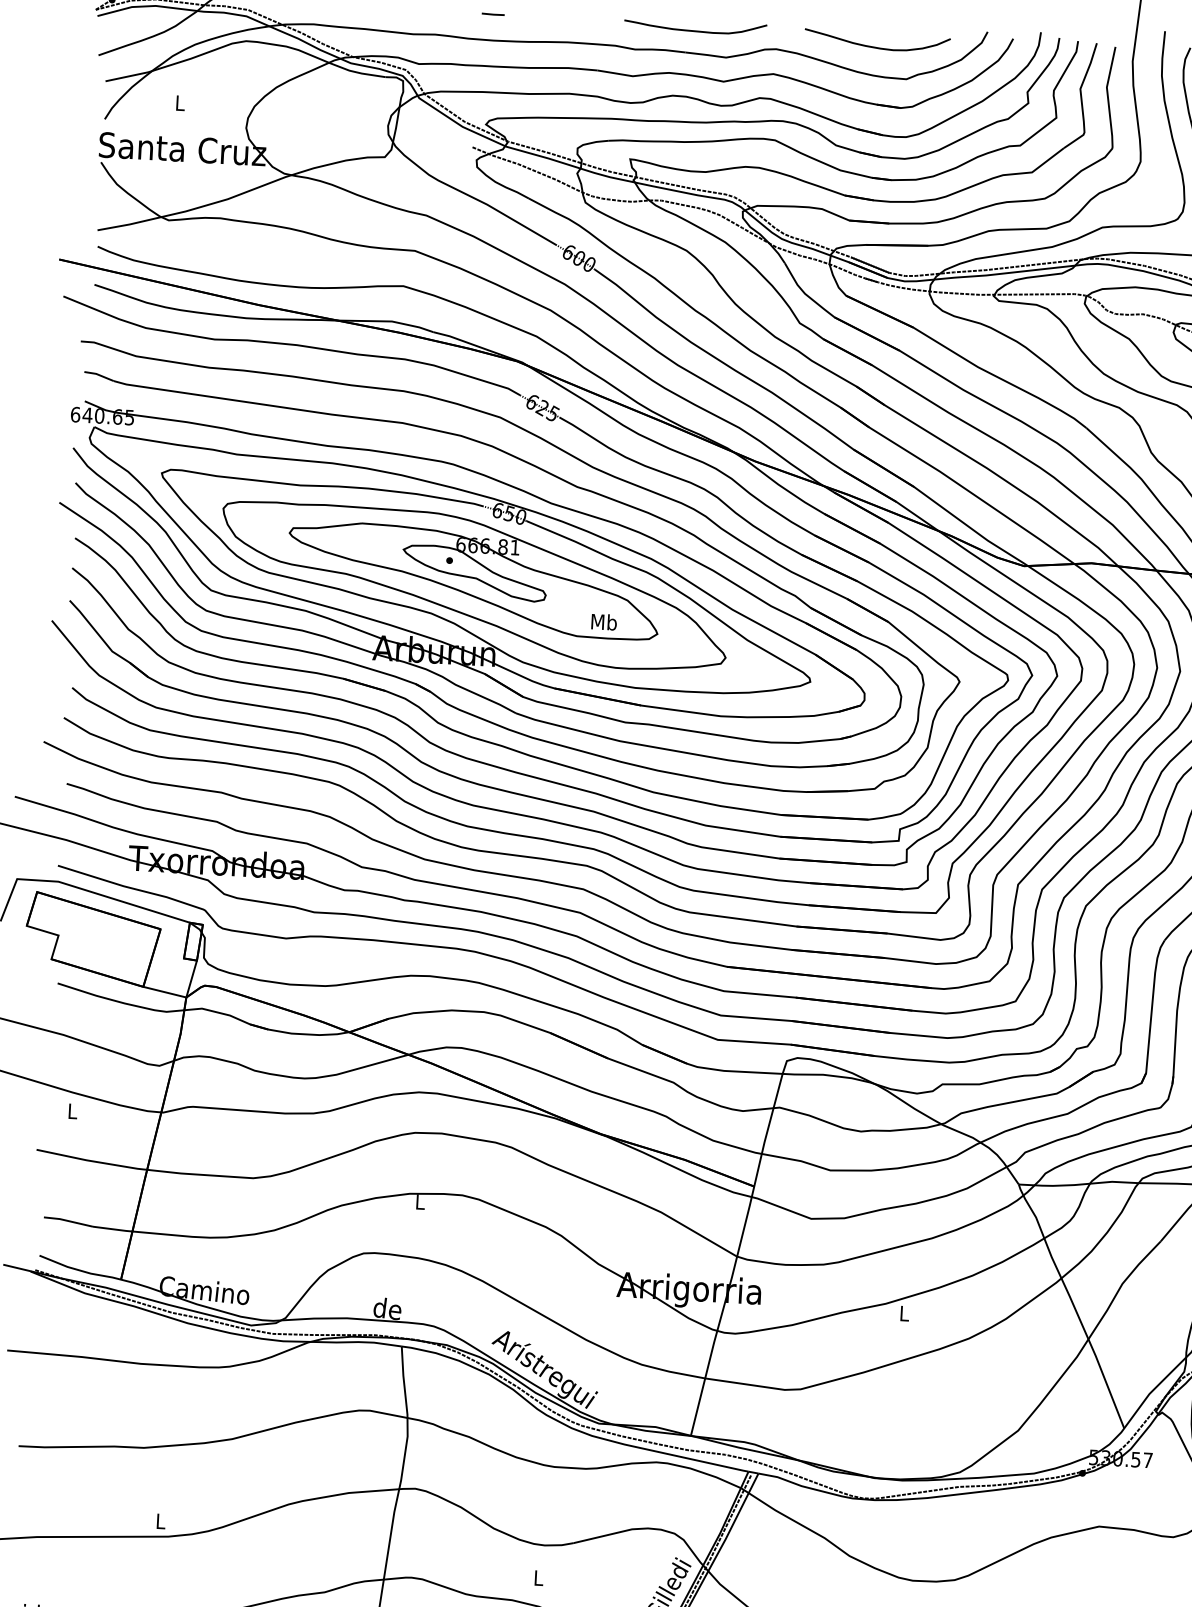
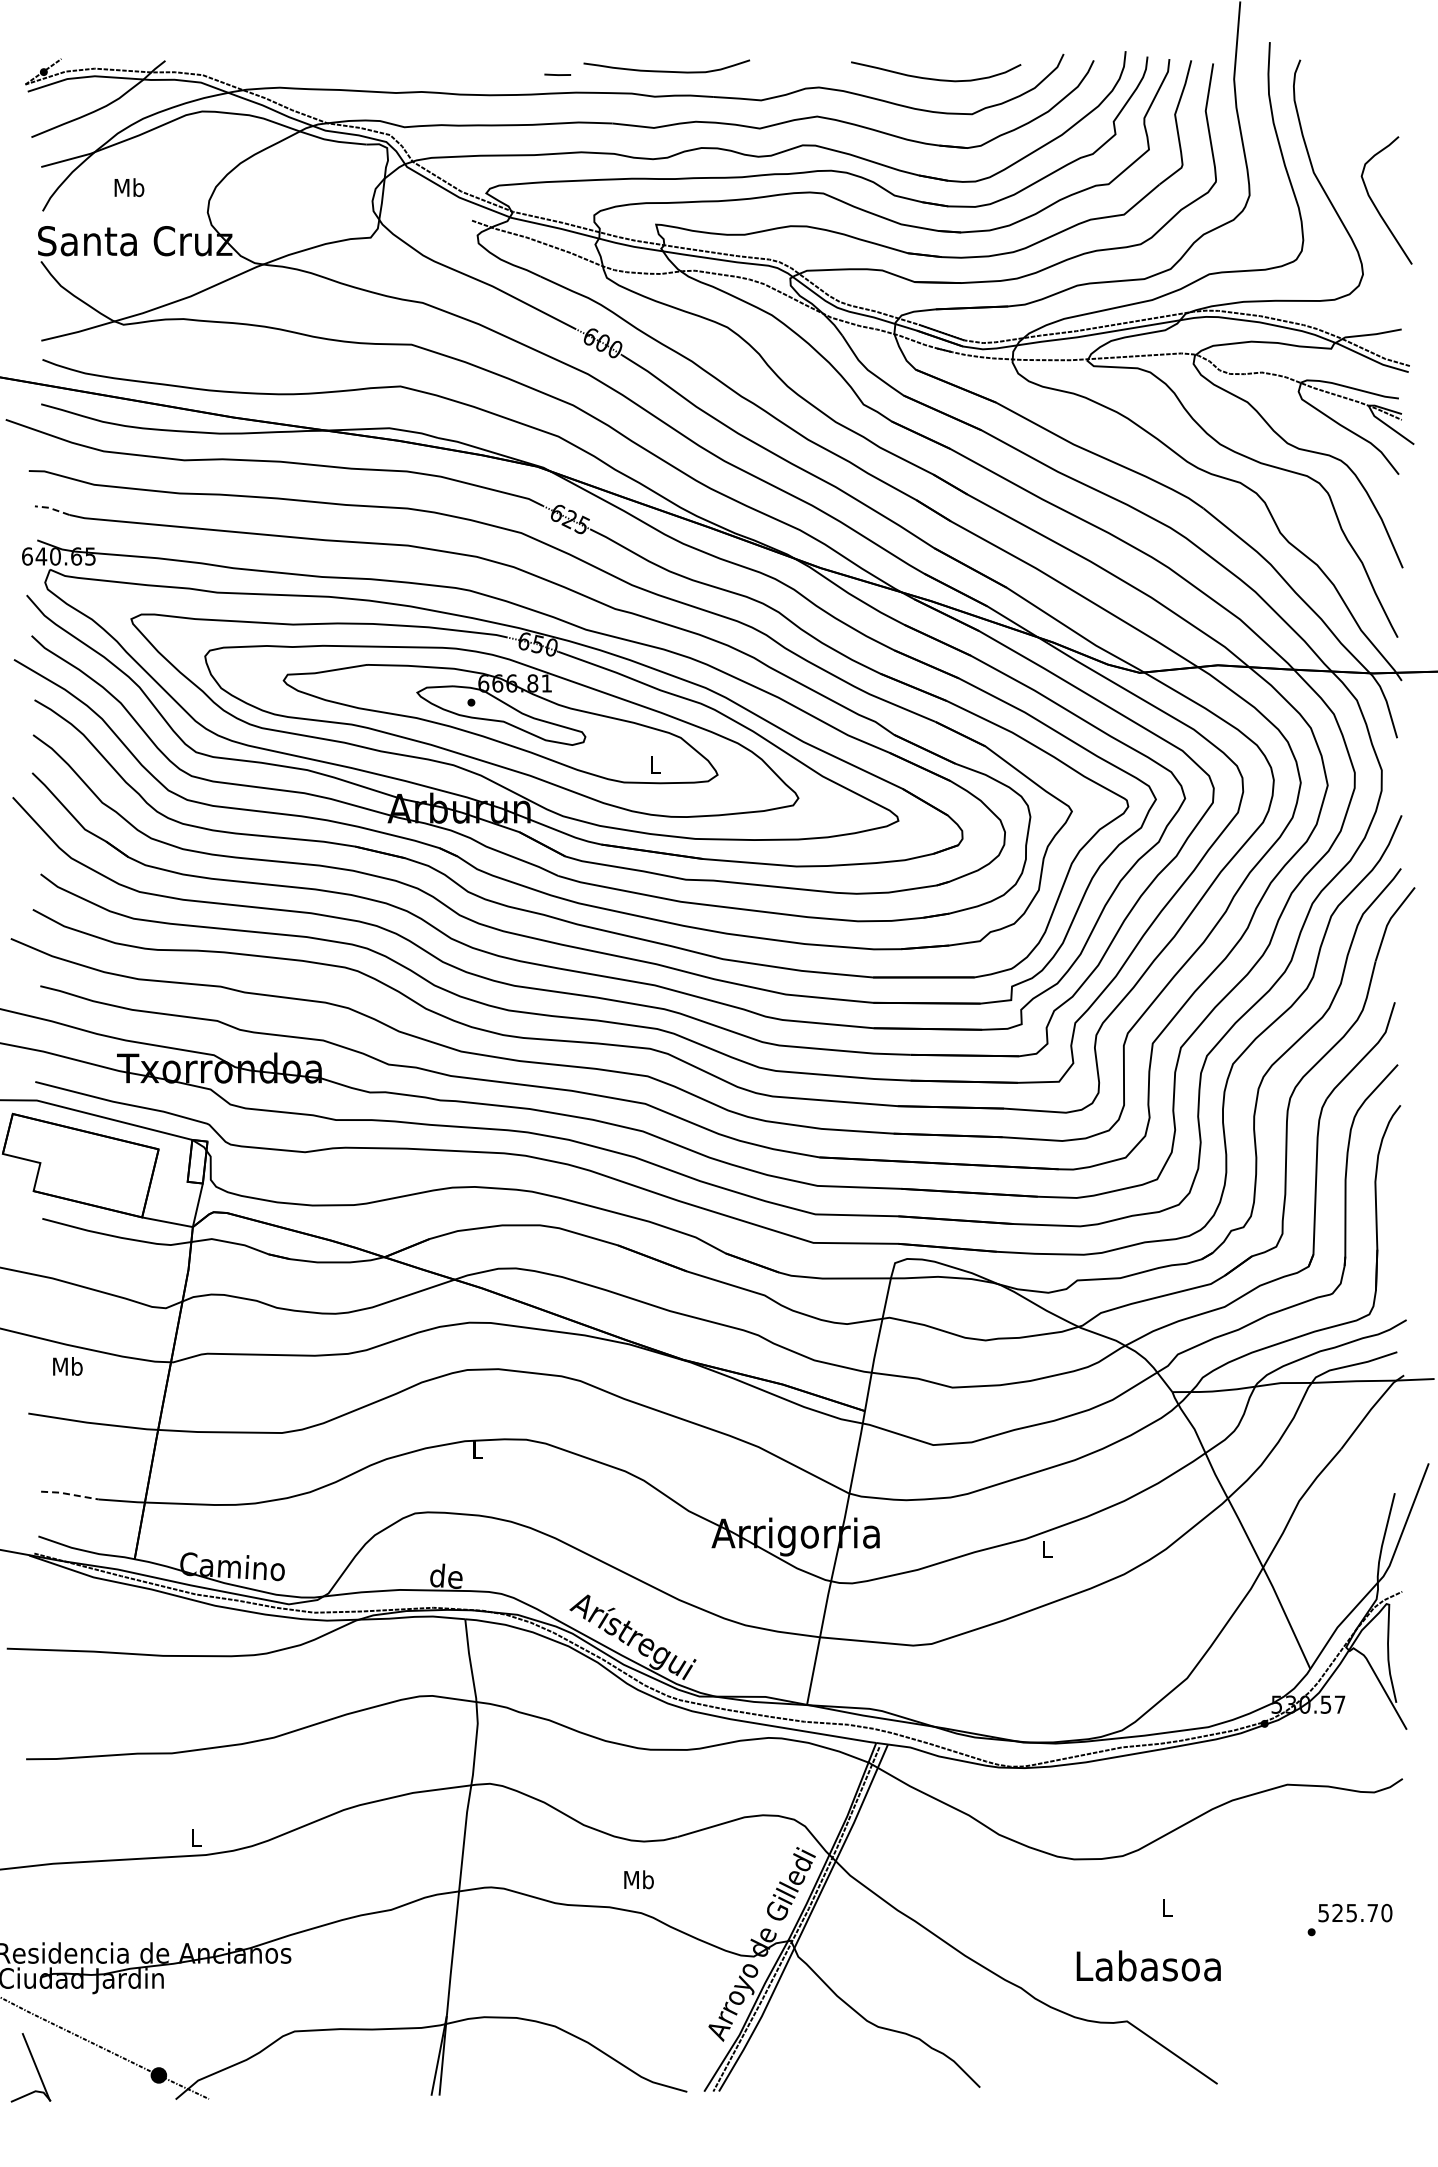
line: (493, 14) -> (557, 74), moved
curve: (695, 30) -> (666, 70), moved
text: (180, 102) -> (129, 187), L -> Mb
line: (98, 374) -> (51, 508), solid -> dashed
text: (603, 622) -> (654, 764), Mb -> L
text: (72, 1111) -> (67, 1366), L -> Mb
line: (68, 1221) -> (69, 1494), solid -> dashed
text: (538, 1577) -> (638, 1879), L -> Mb

